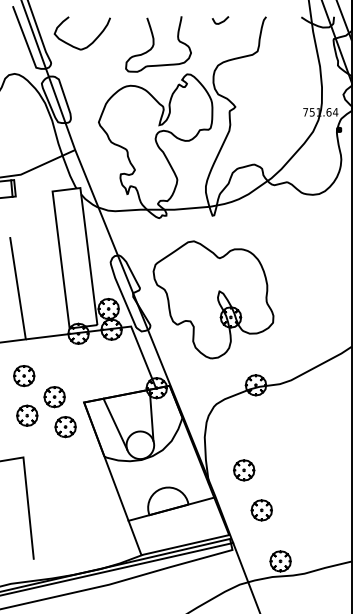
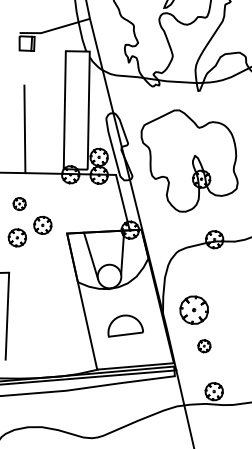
part: (24, 376) -> (19, 204), size x0.7
part: (65, 427) -> (48, 252), removed
part: (244, 470) -> (194, 310), size x1.6
line: (171, 508) -> (128, 333), removed
part: (261, 510) -> (204, 346), size x0.7

